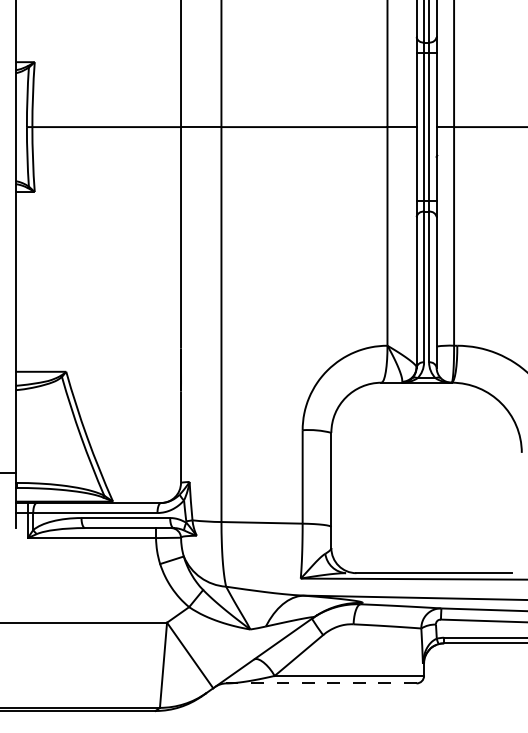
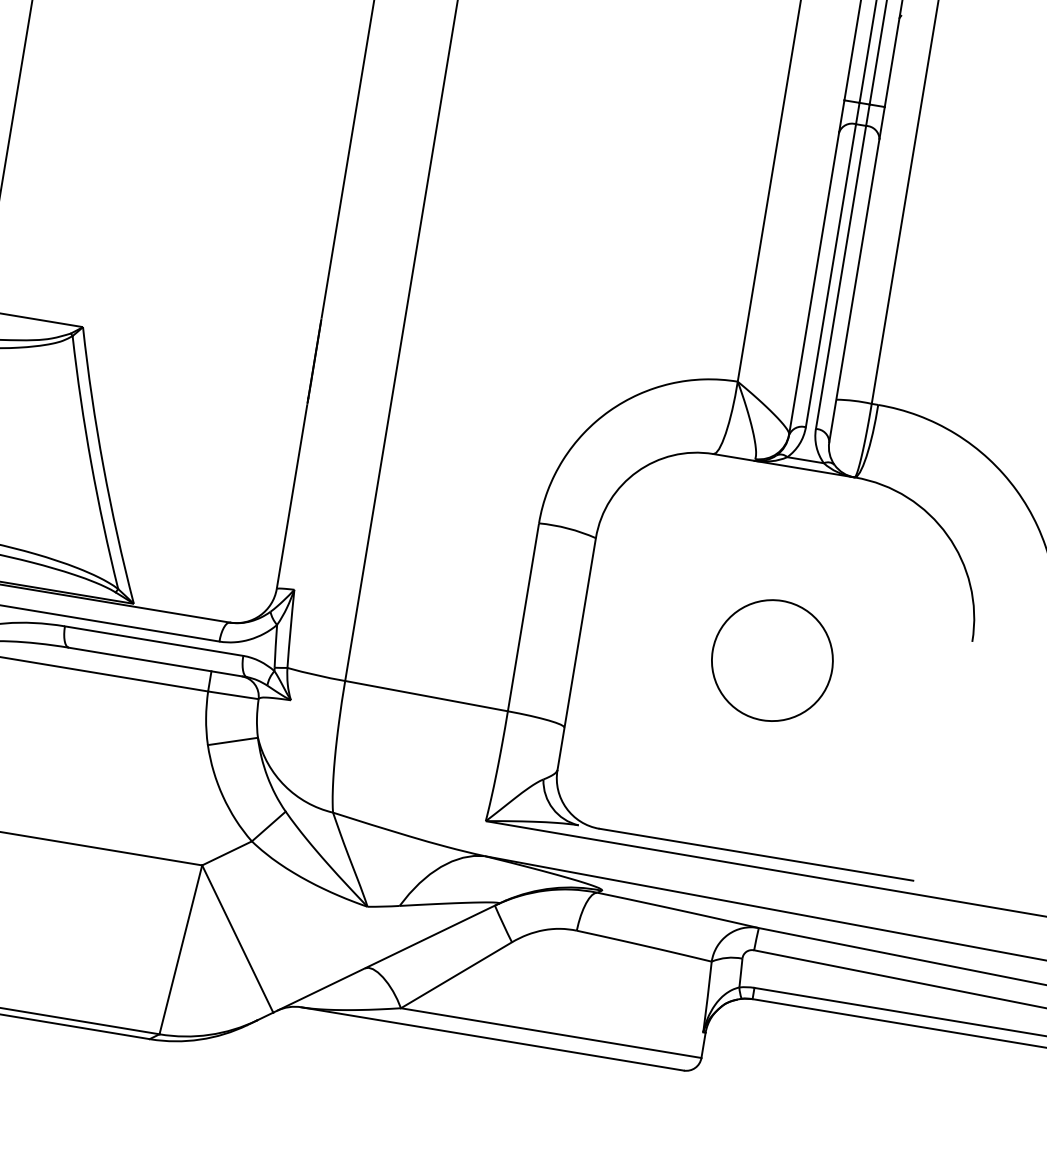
circle: (426, 477) -> (772, 659), added
line: (321, 683) -> (492, 1039), dashed -> solid

